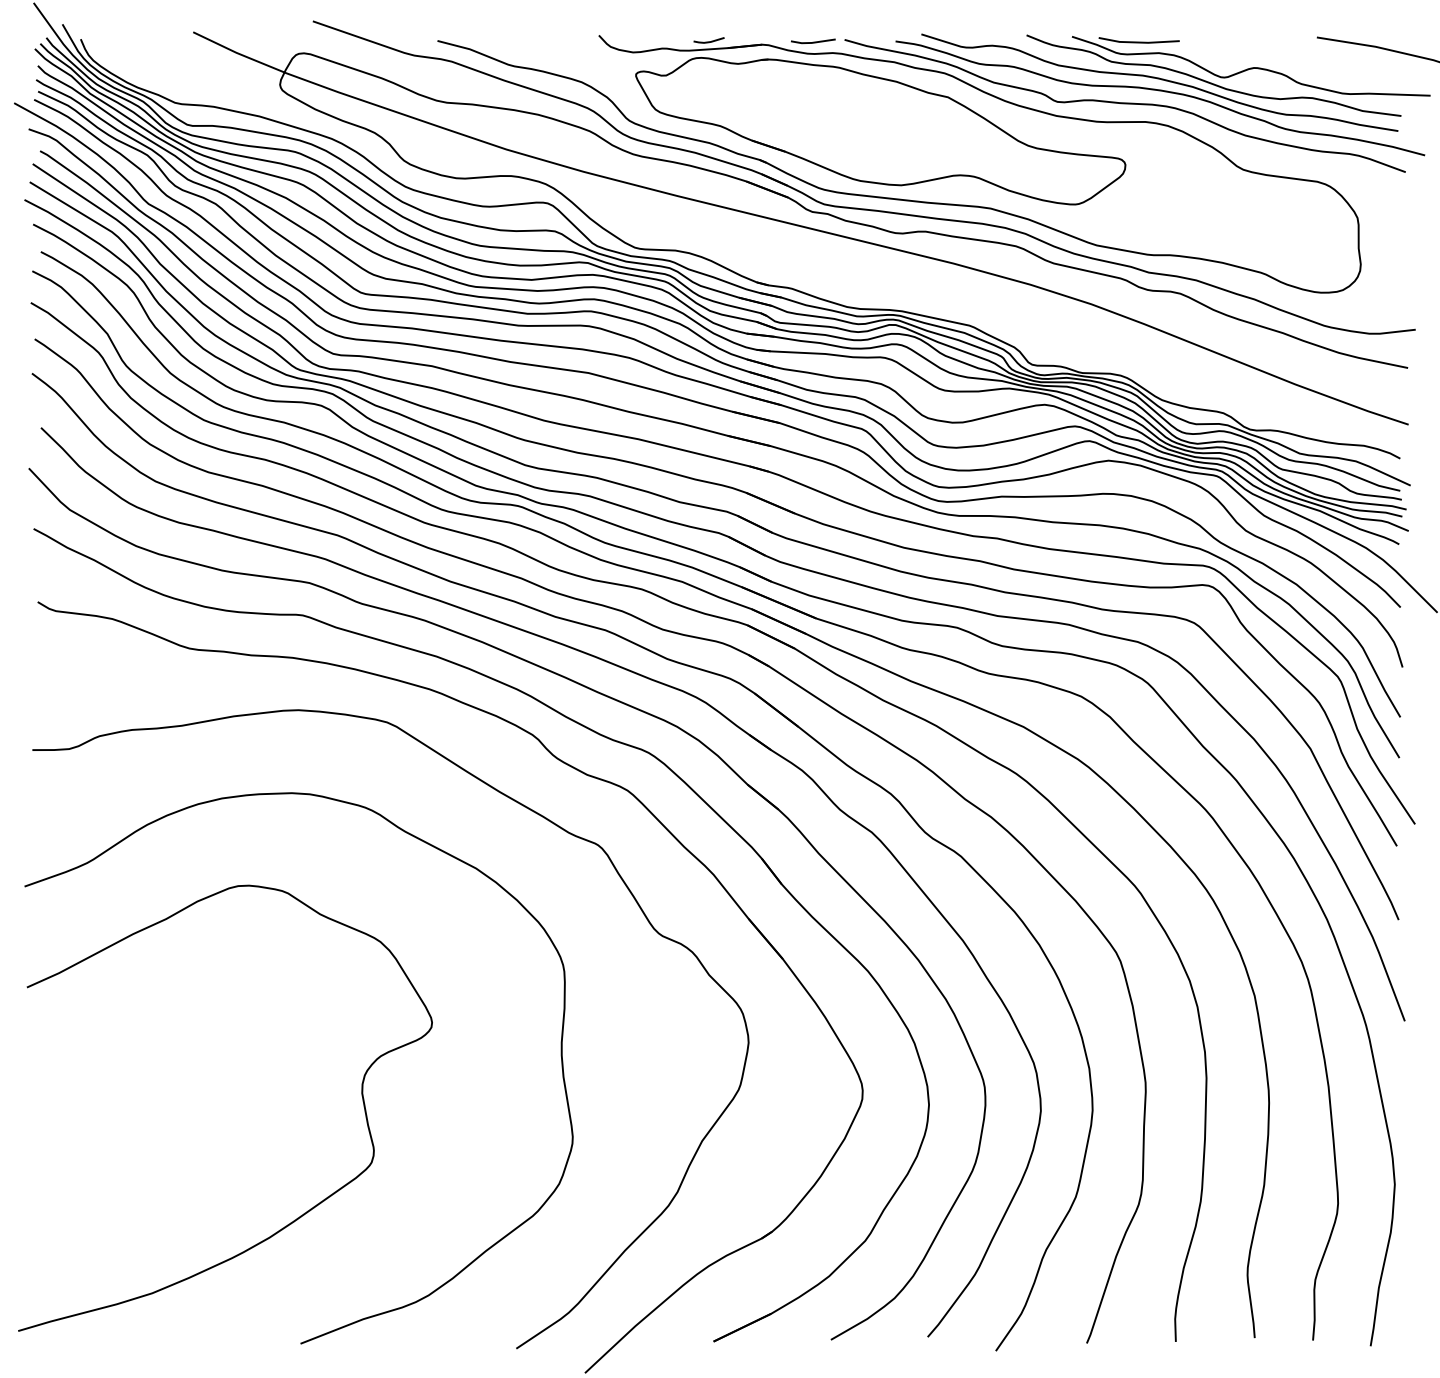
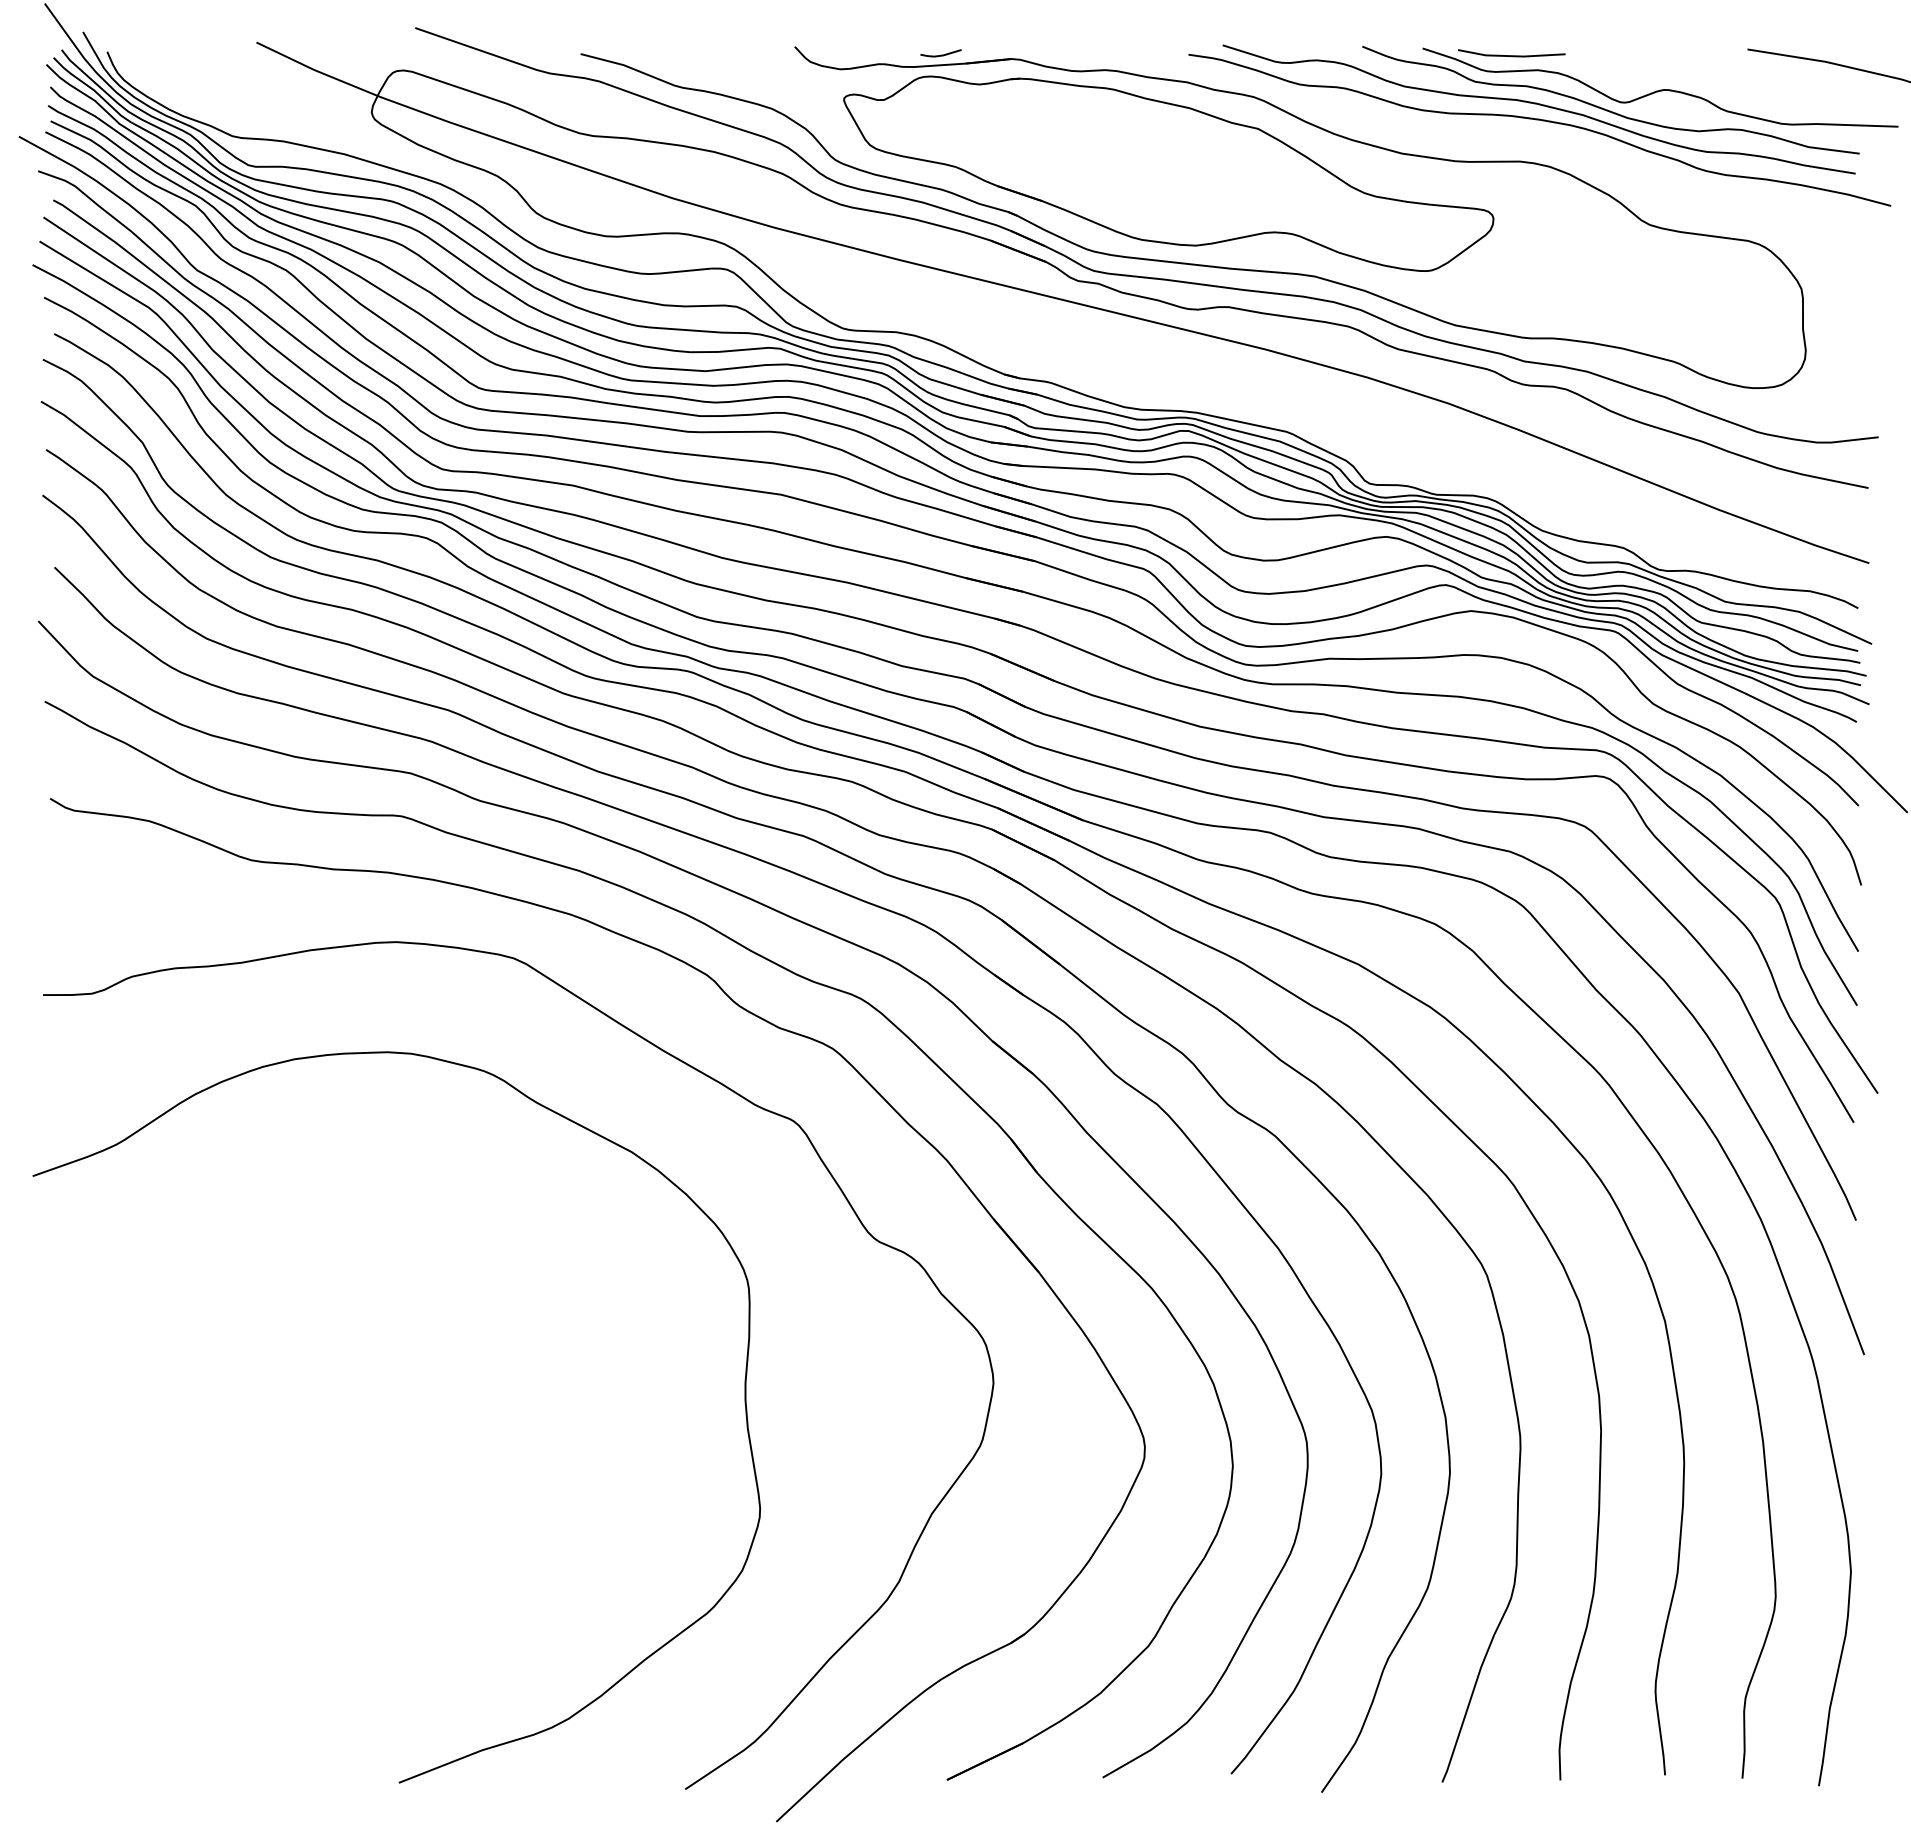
line: (813, 42) -> (1079, 55), removed
curve: (1124, 103) -> (1492, 137), removed
curve: (300, 1215) -> (399, 1612), removed

